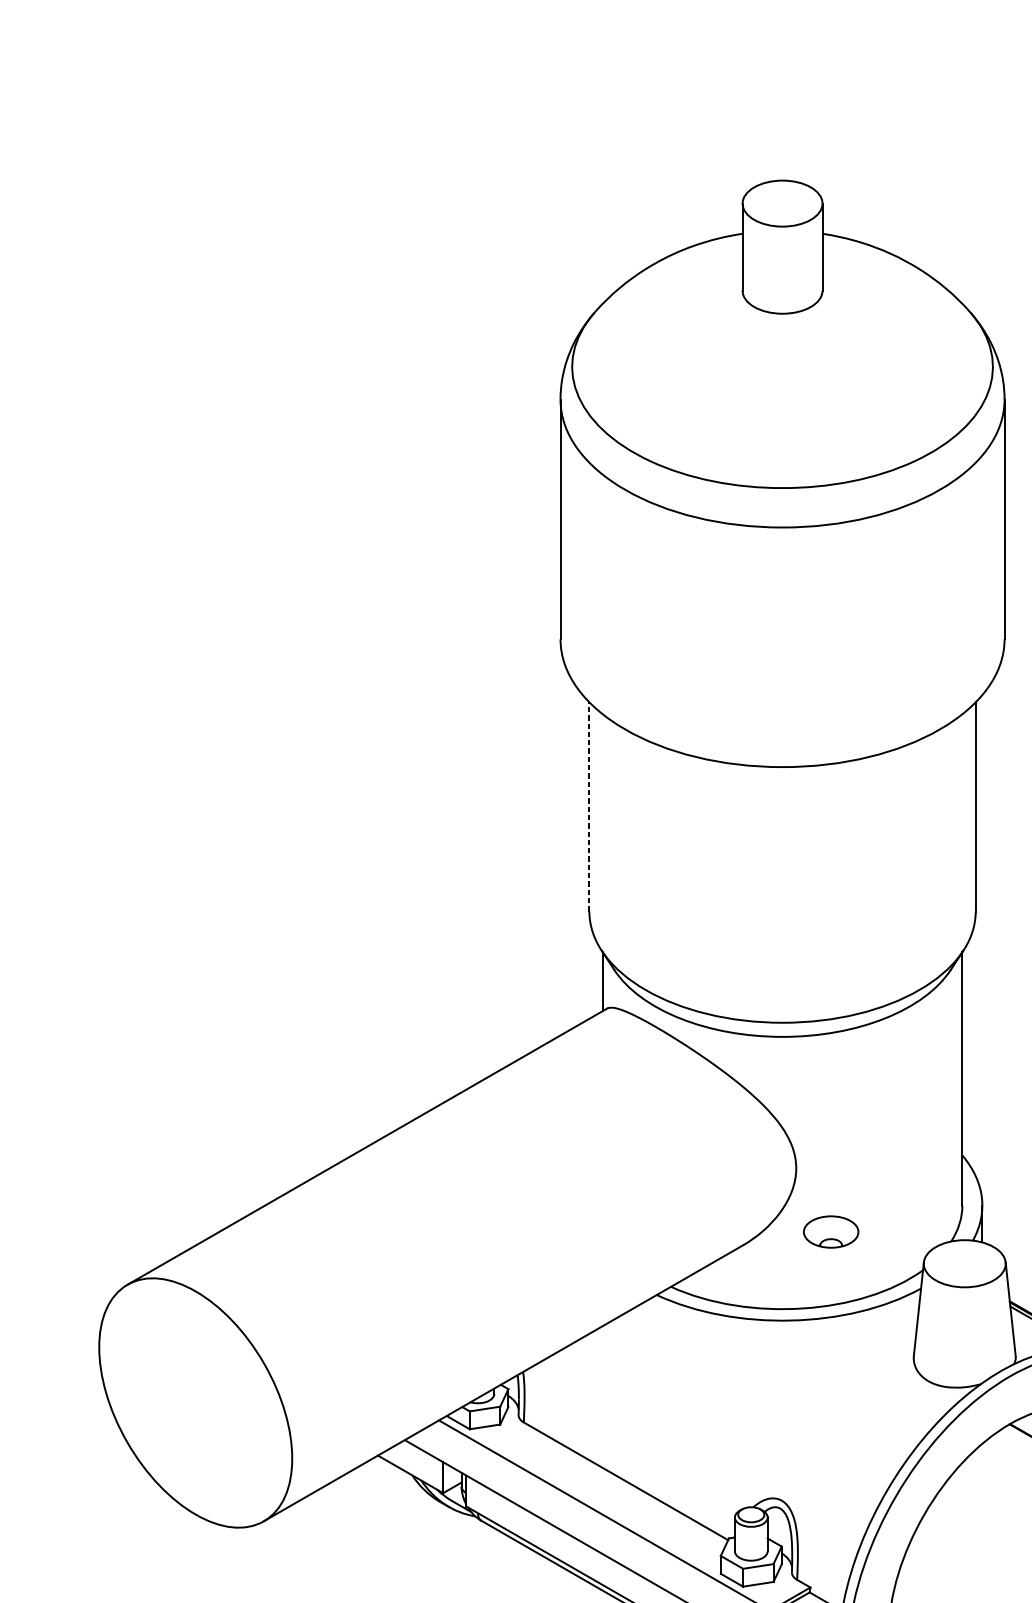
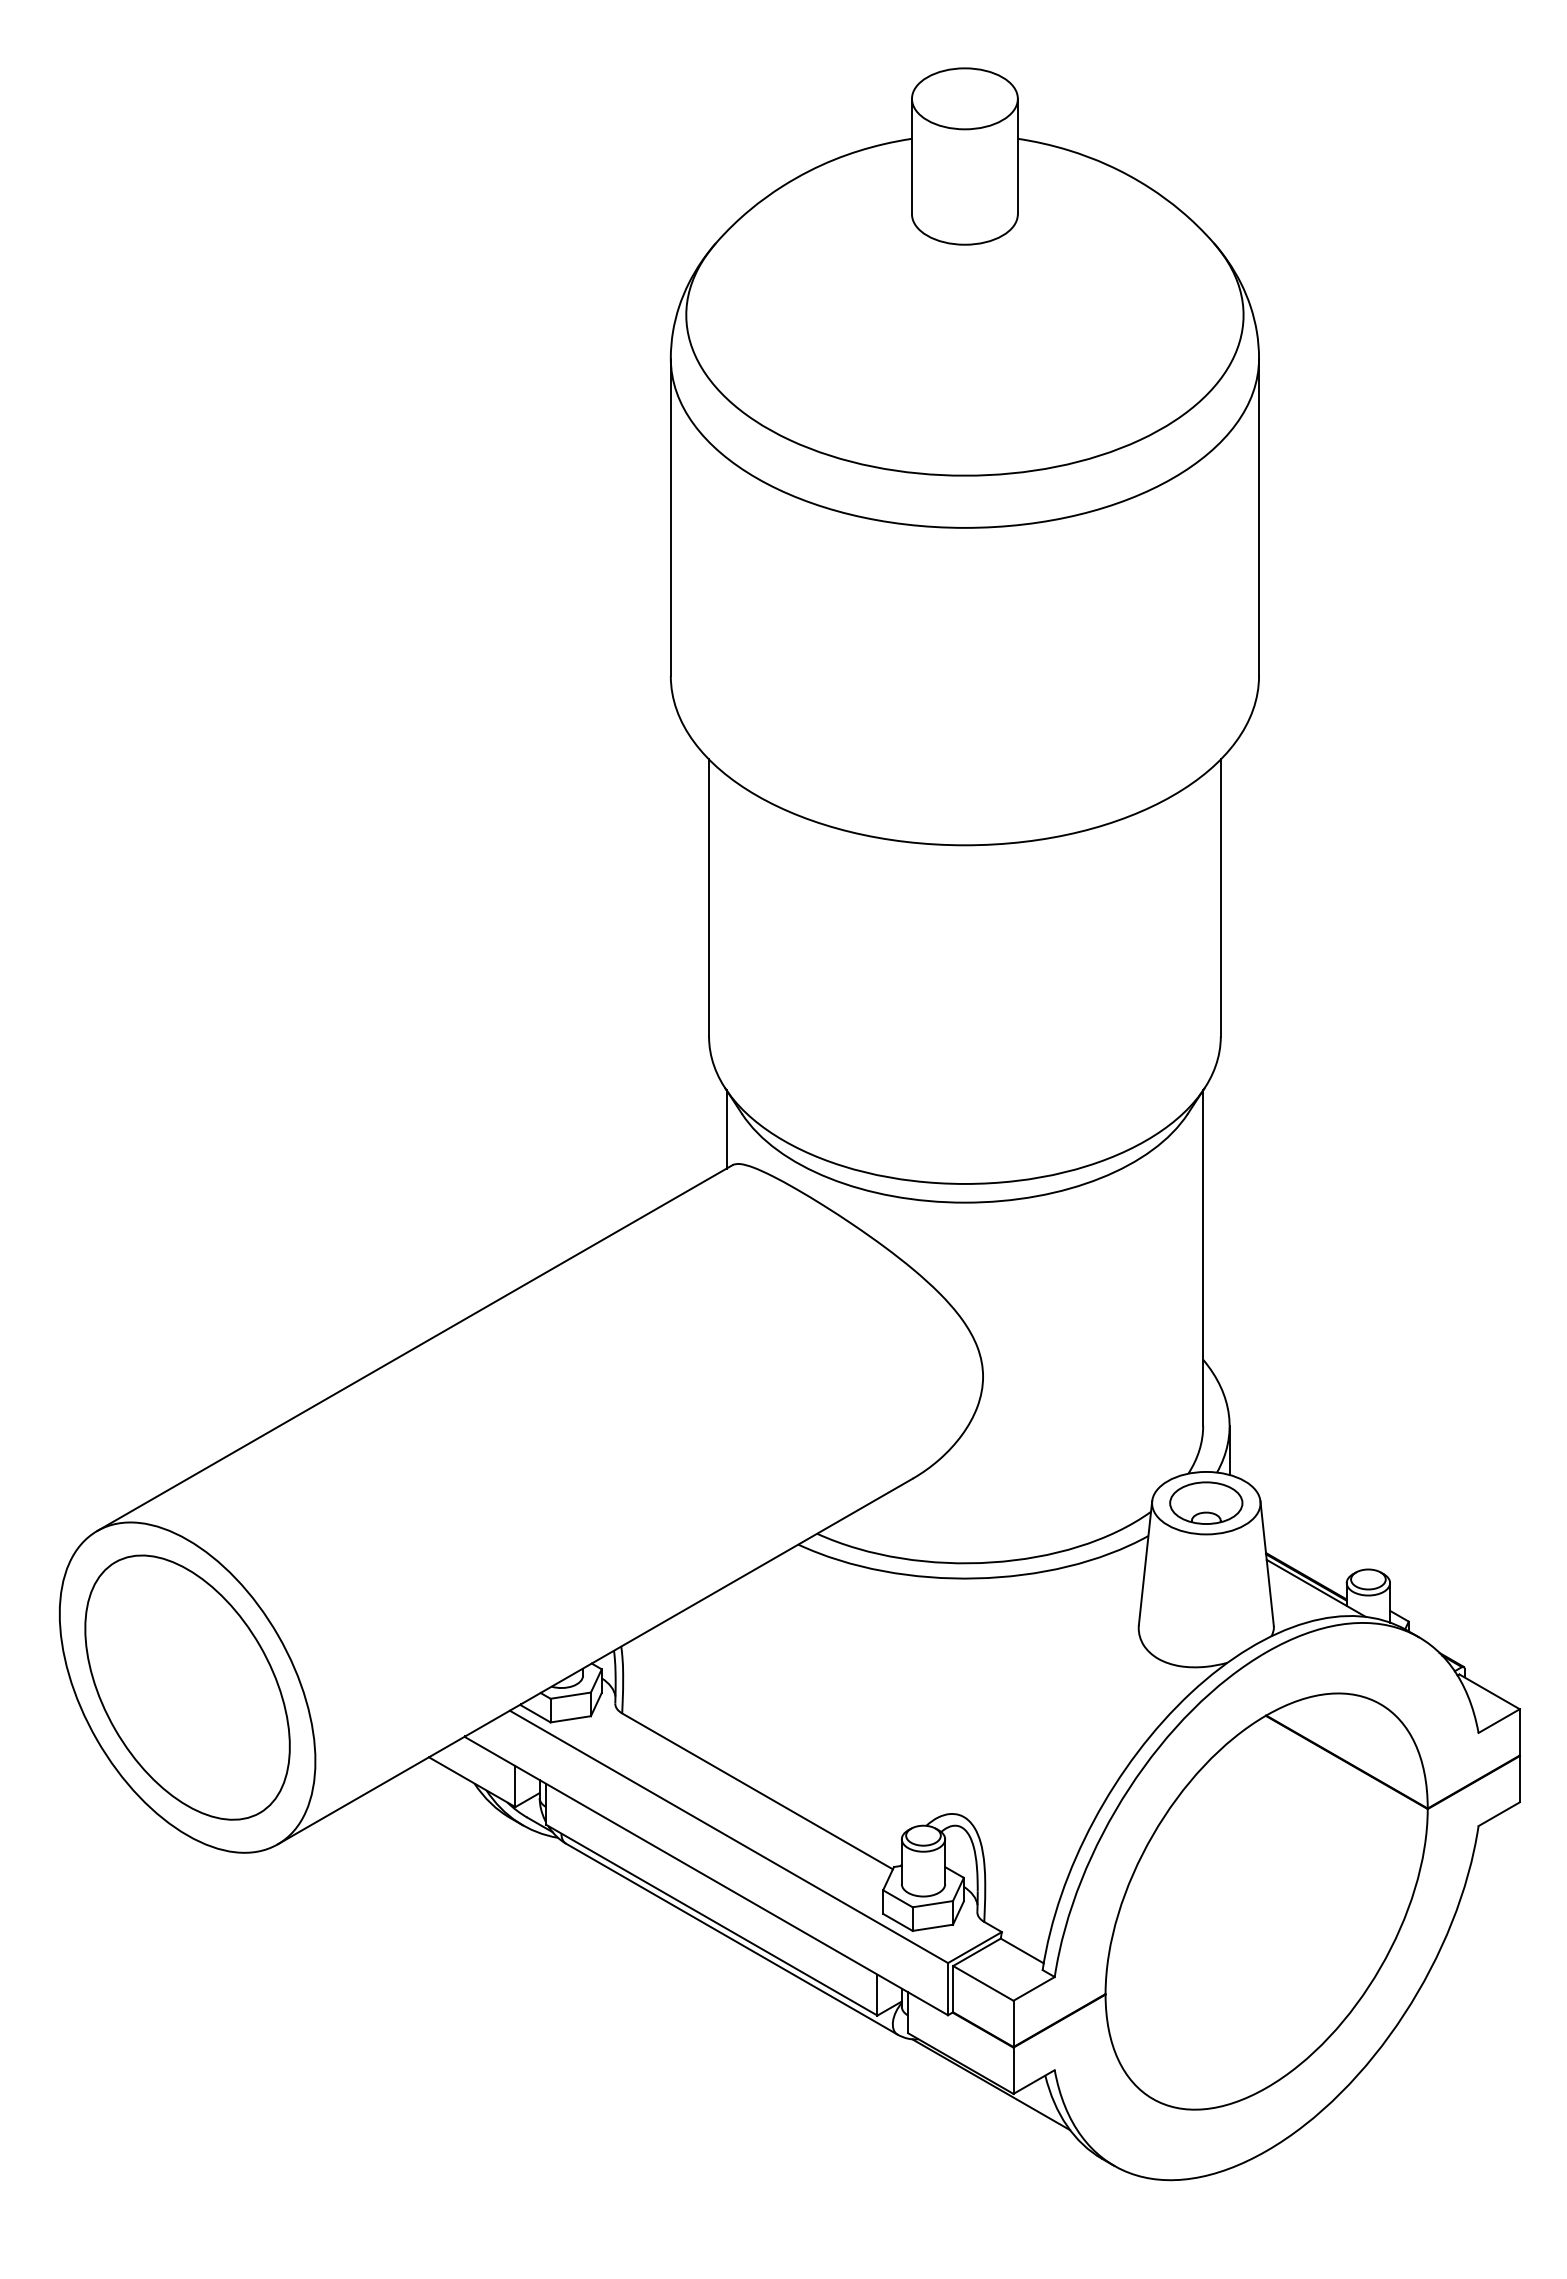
line: (589, 807) -> (709, 898), dashed -> solid
part: (831, 1231) -> (1206, 1502), moved
part: (195, 1402) -> (187, 1687), added

